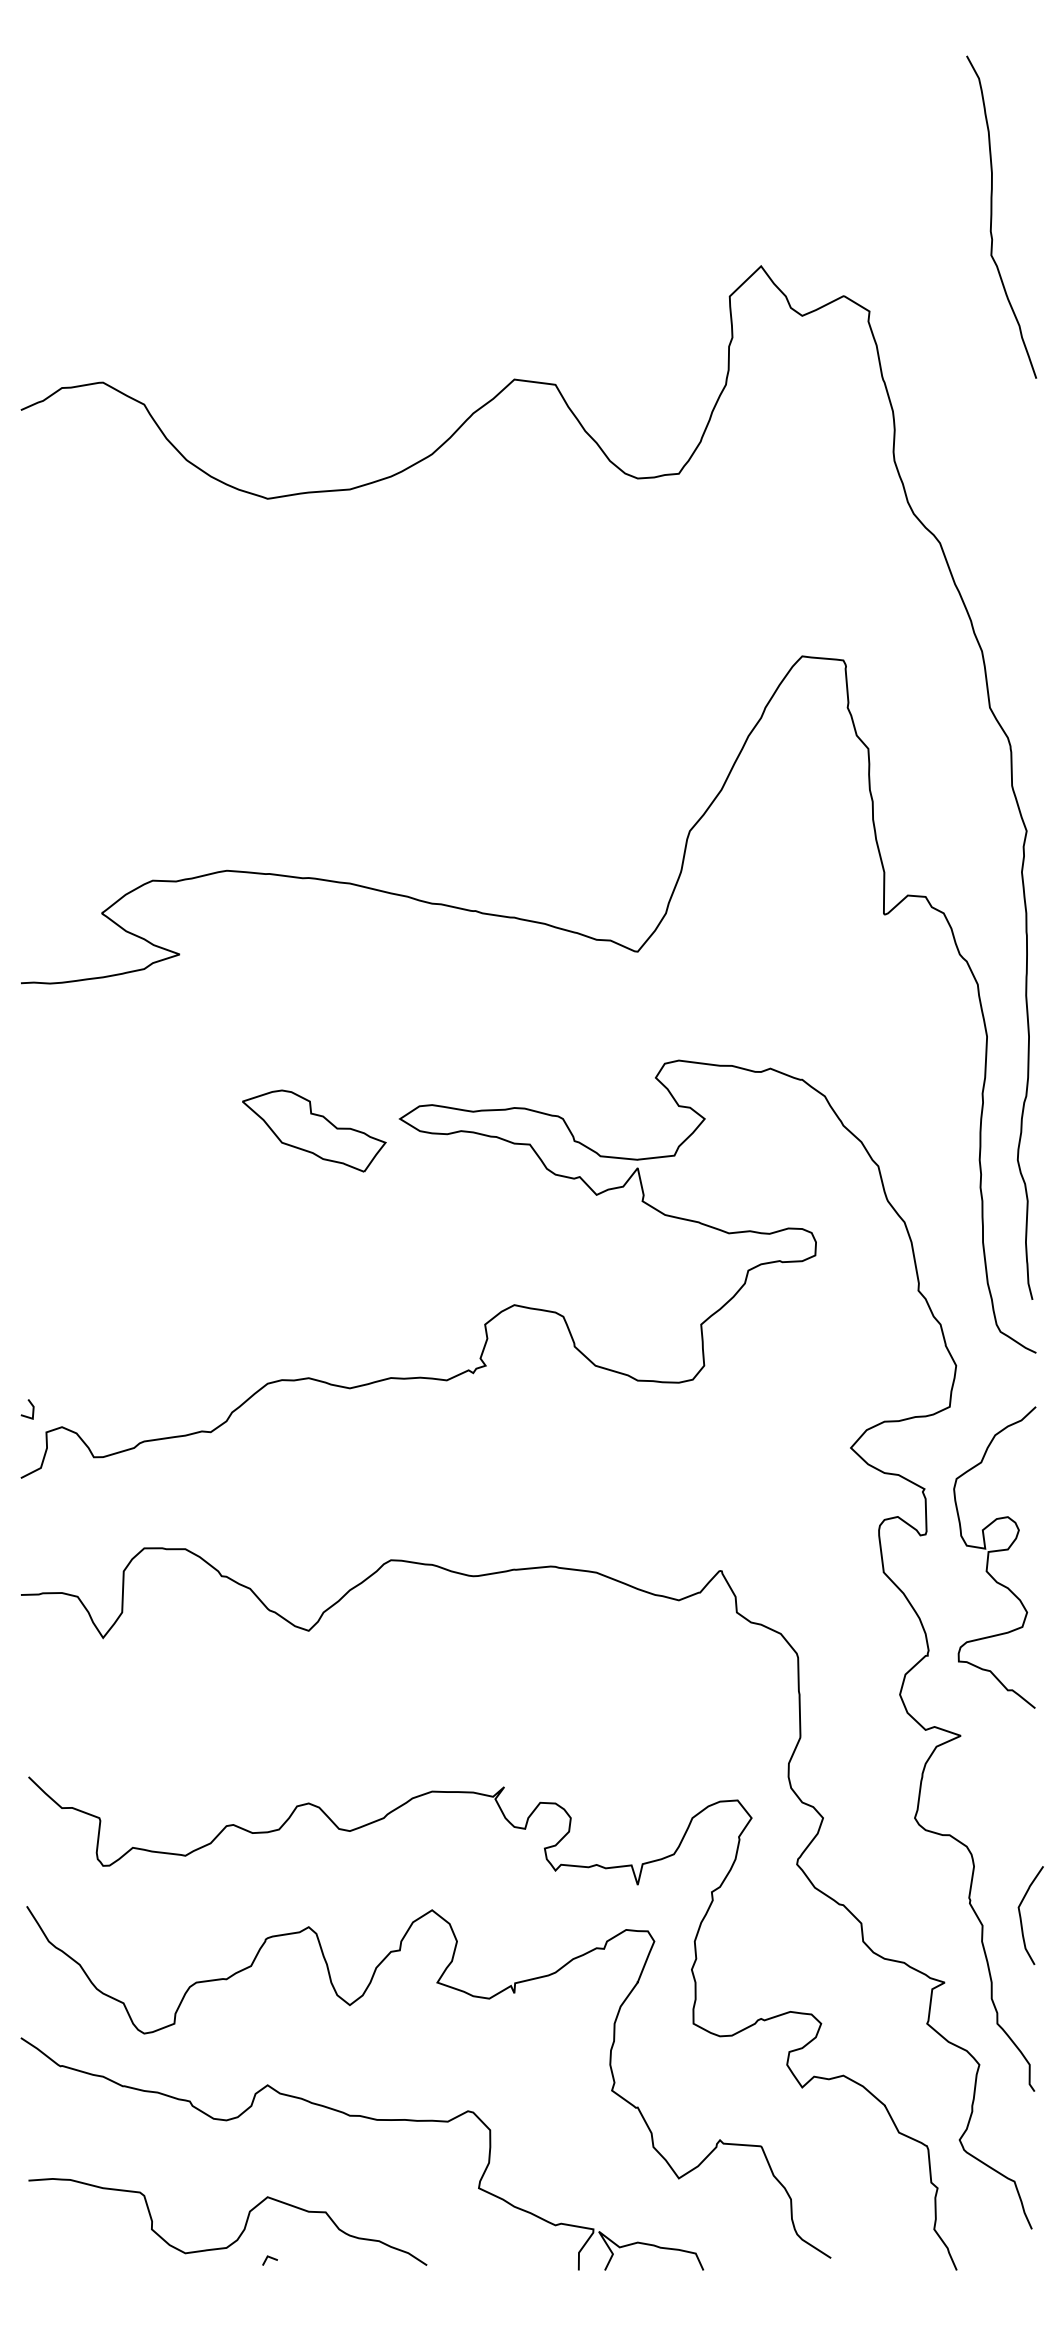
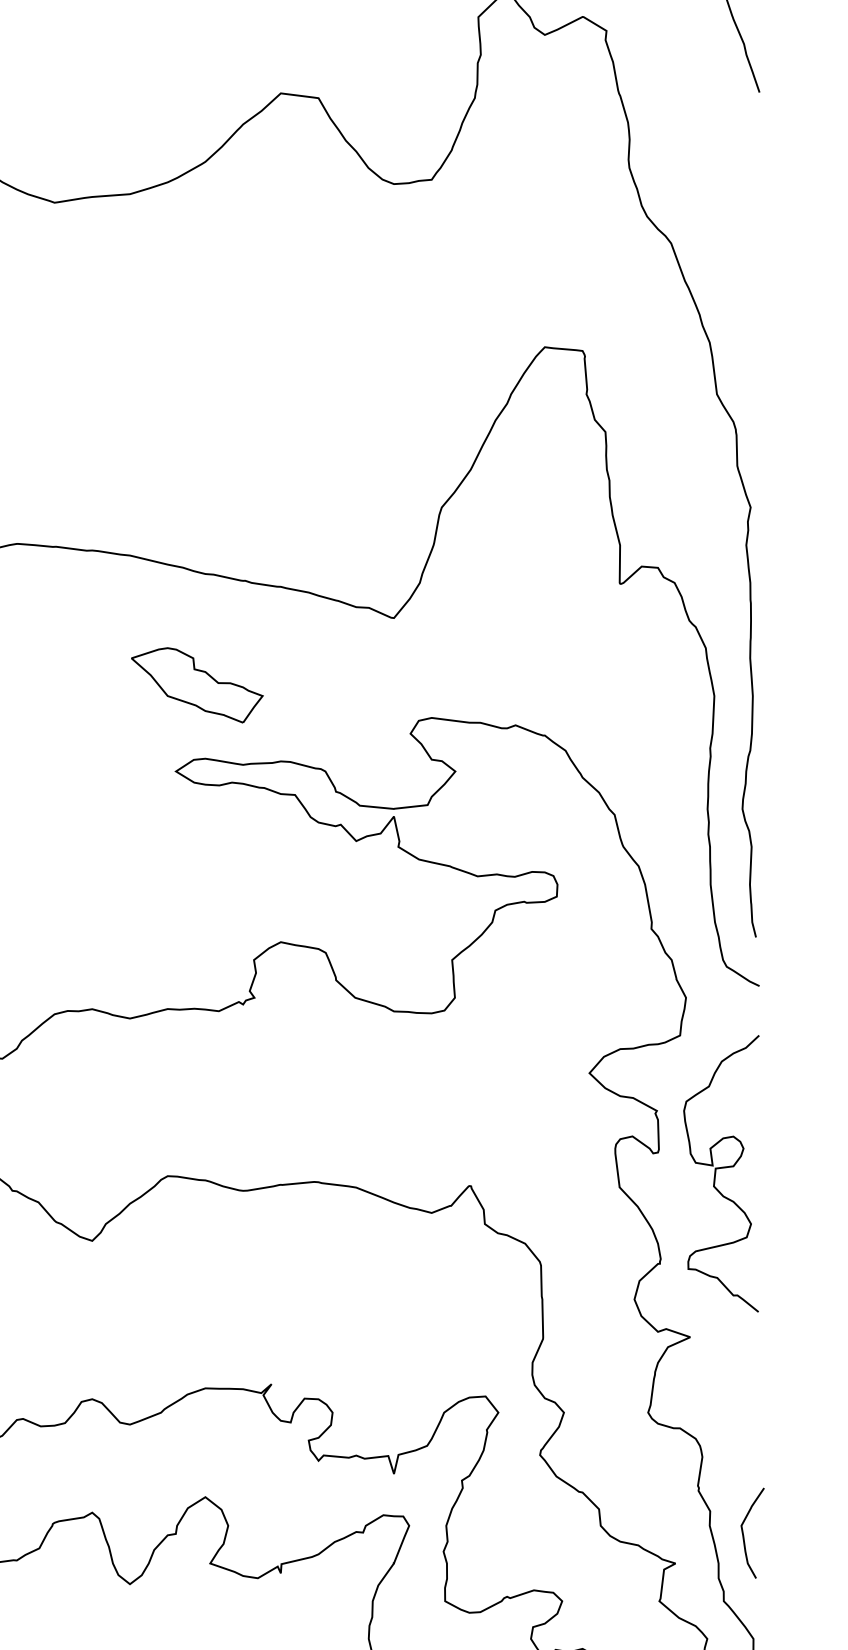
part: (314, 1130) -> (197, 684), moved
curve: (1021, 1916) -> (744, 1534), moved

